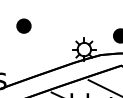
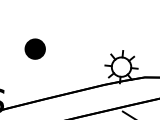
part: (23, 25) -> (34, 48), moved

